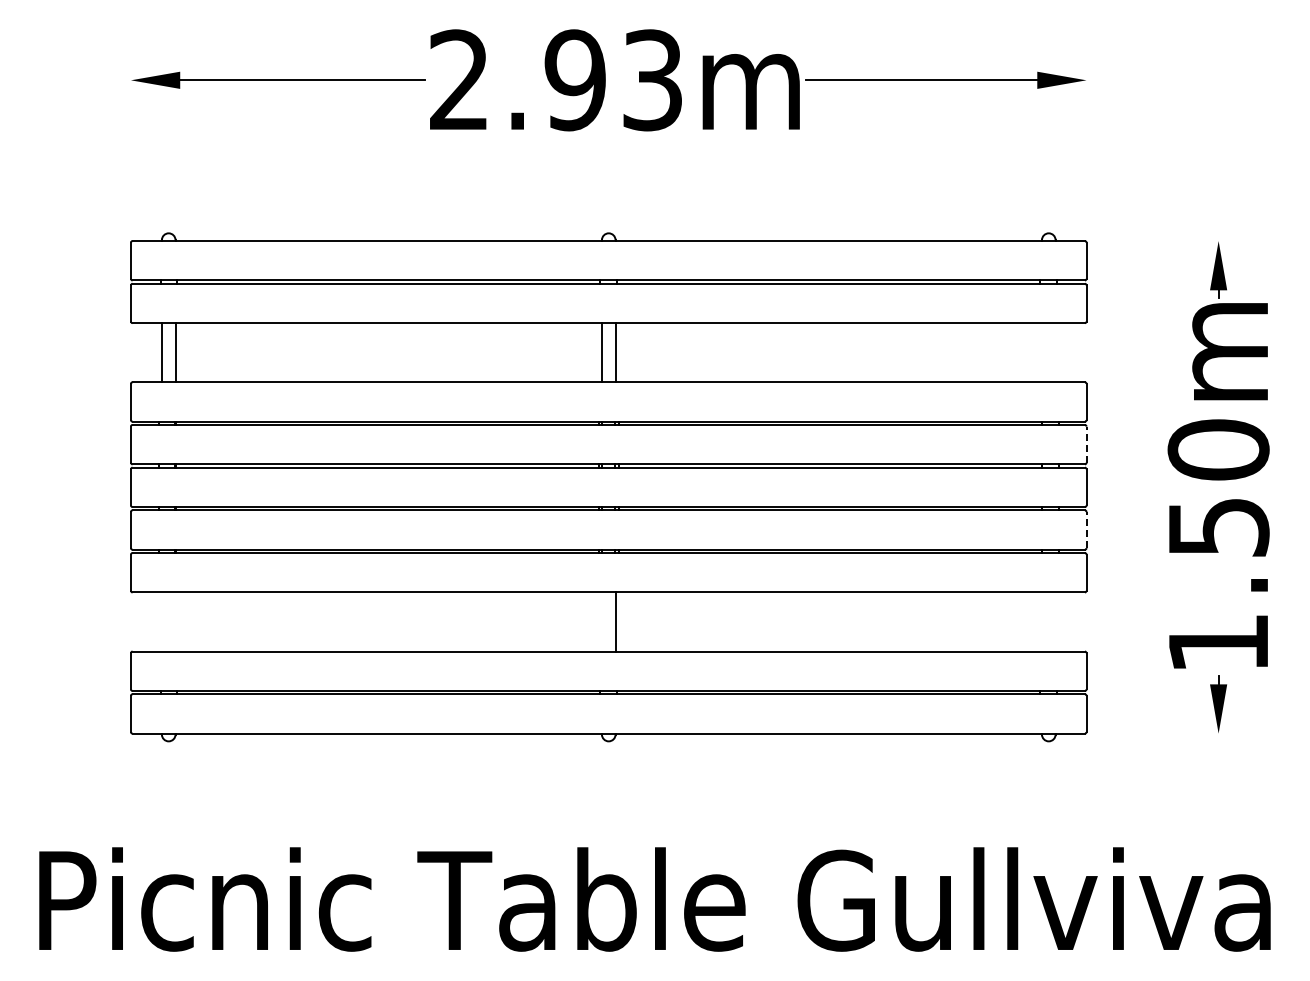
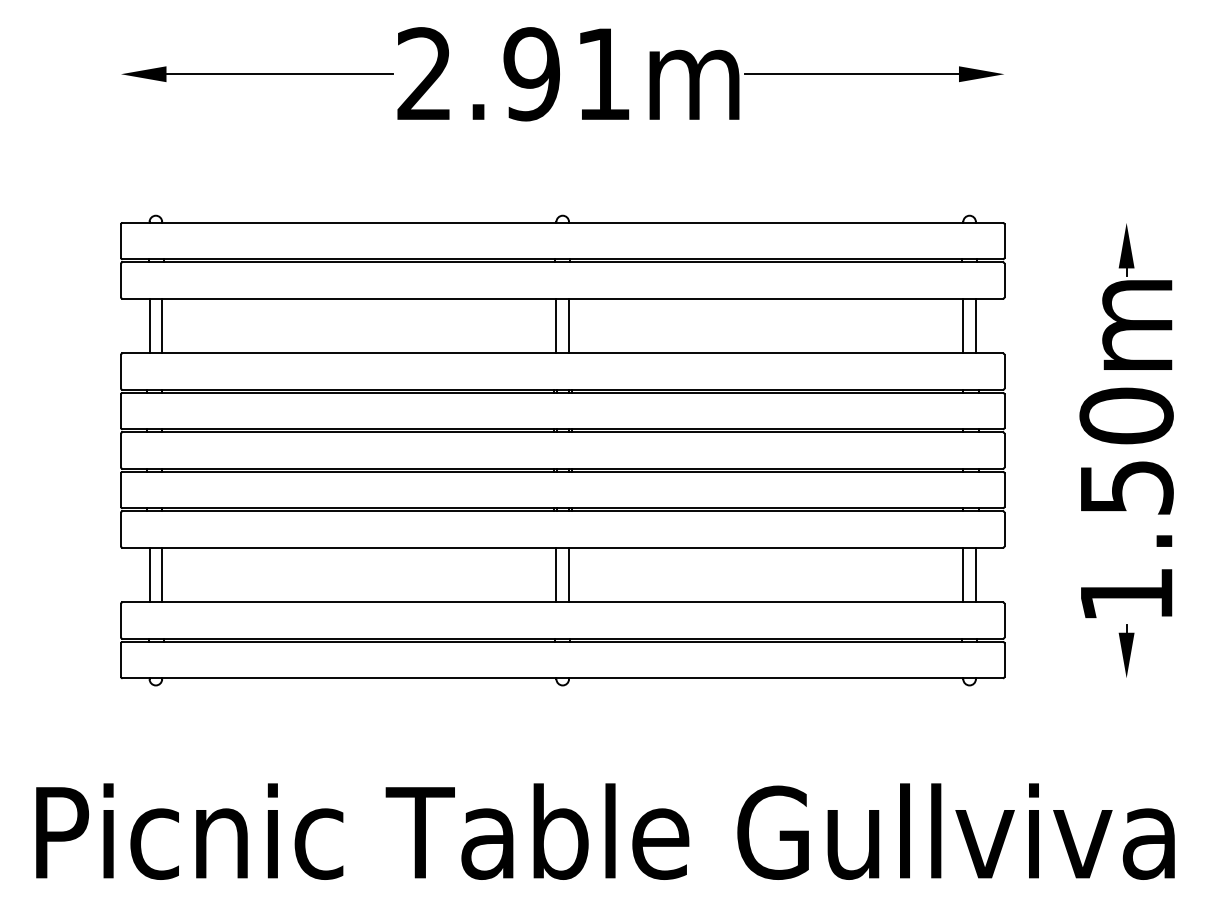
text: (652, 80) -> (603, 74), 2.93m -> 2.91m
line: (1041, 352) -> (962, 325), added
line: (1055, 352) -> (975, 325), added
line: (1086, 444) -> (1004, 410), dashed -> solid
line: (1086, 529) -> (1004, 489), dashed -> solid
line: (161, 621) -> (149, 574), added
line: (175, 621) -> (162, 574), added
line: (601, 621) -> (556, 574), added
line: (1041, 621) -> (962, 574), added
line: (1055, 621) -> (975, 574), added

